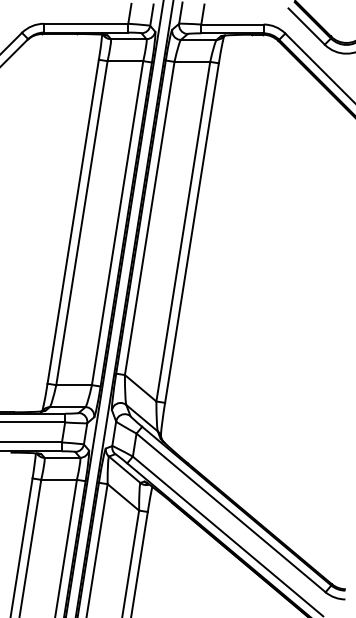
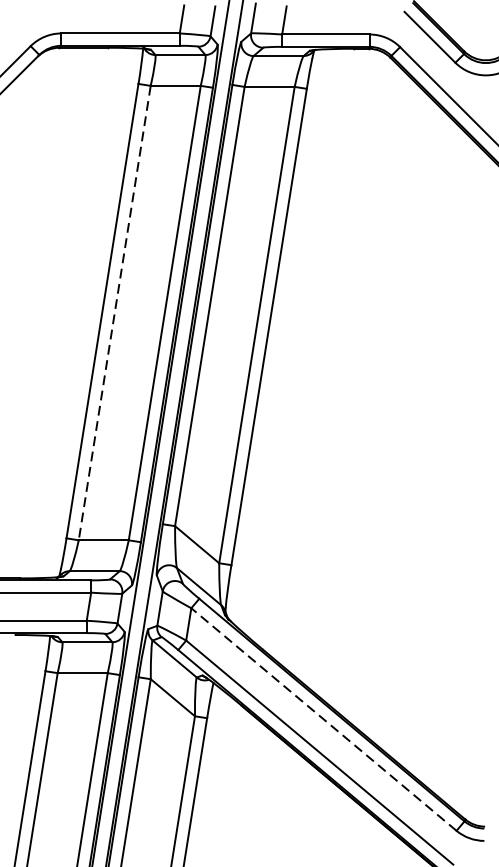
line: (81, 223) -> (114, 313), solid -> dashed
line: (230, 512) -> (323, 718), solid -> dashed

